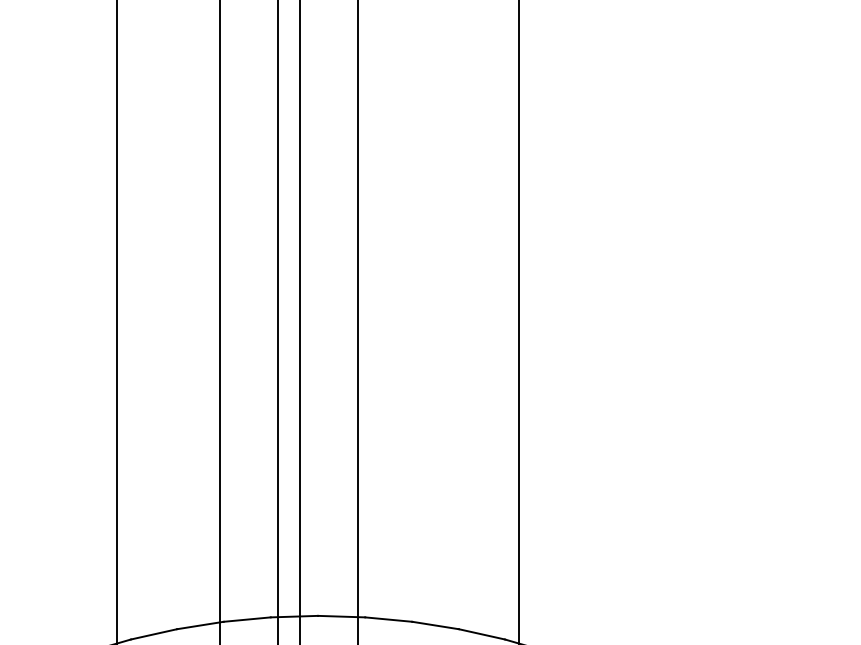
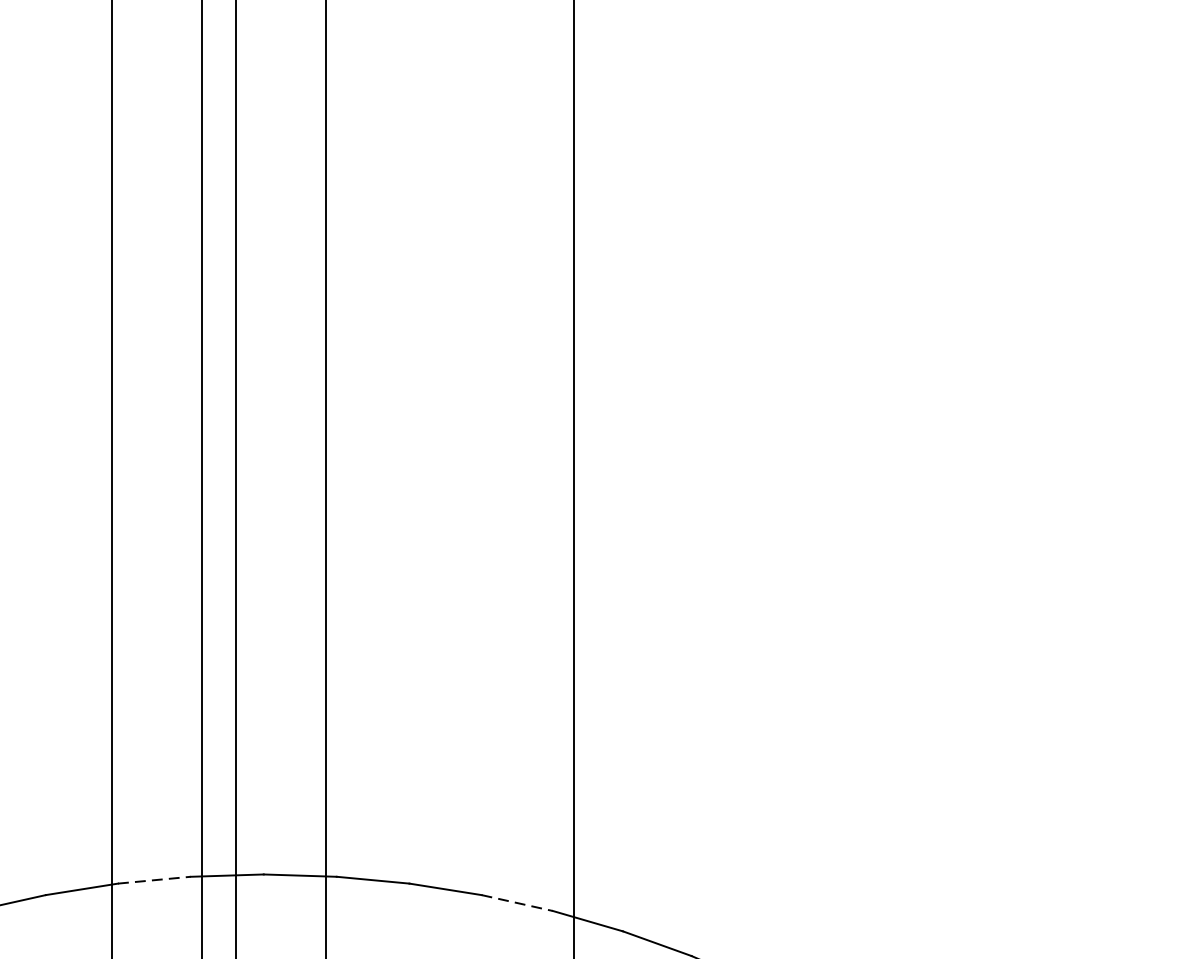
line: (247, 619) -> (154, 880), solid -> dashed
line: (481, 634) -> (516, 903), solid -> dashed

